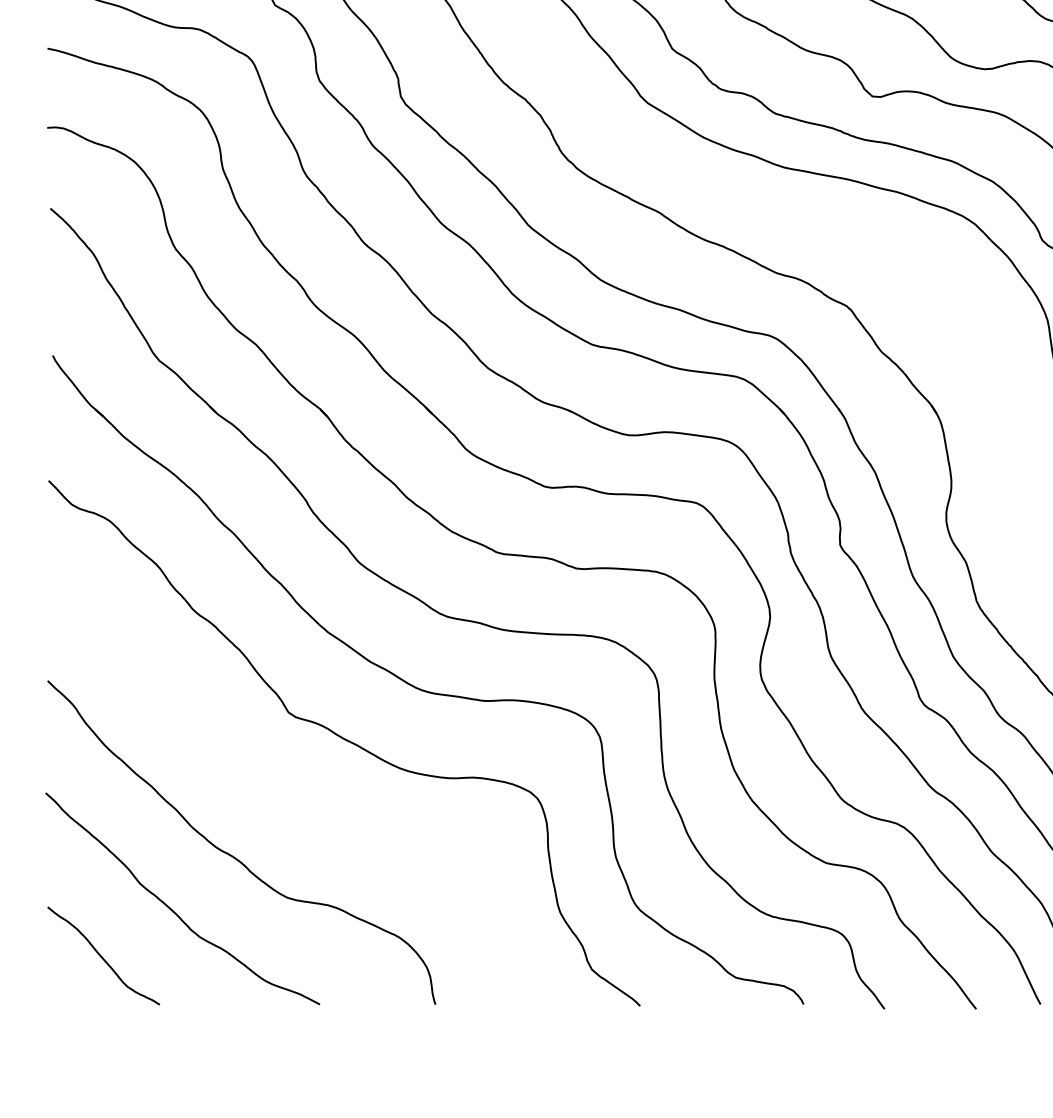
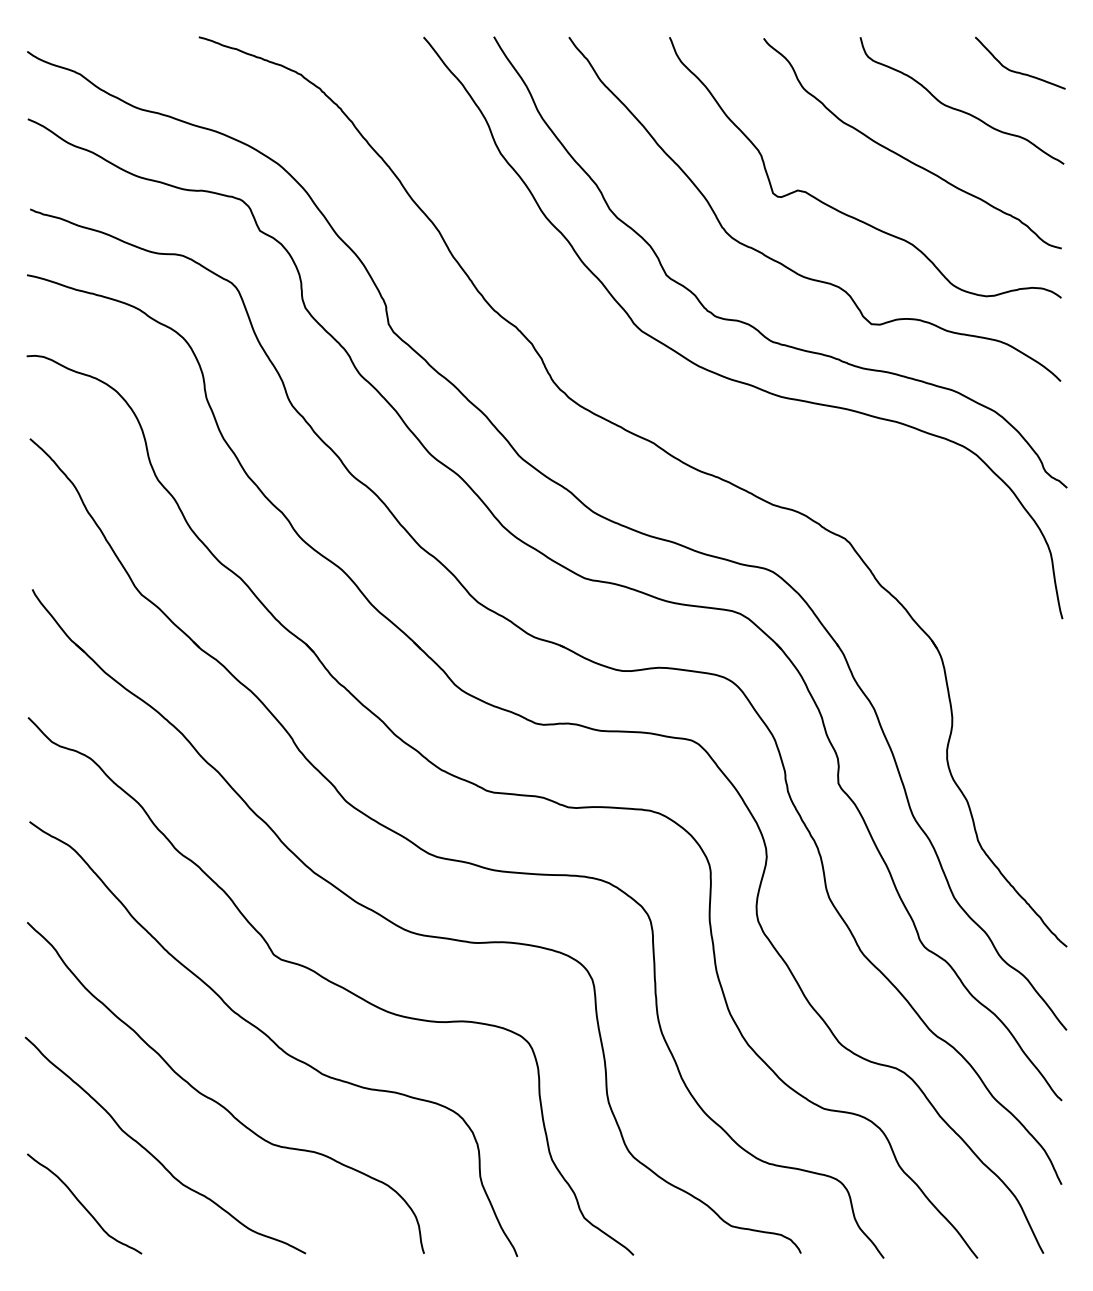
curve: (287, 795) -> (272, 1039), added

